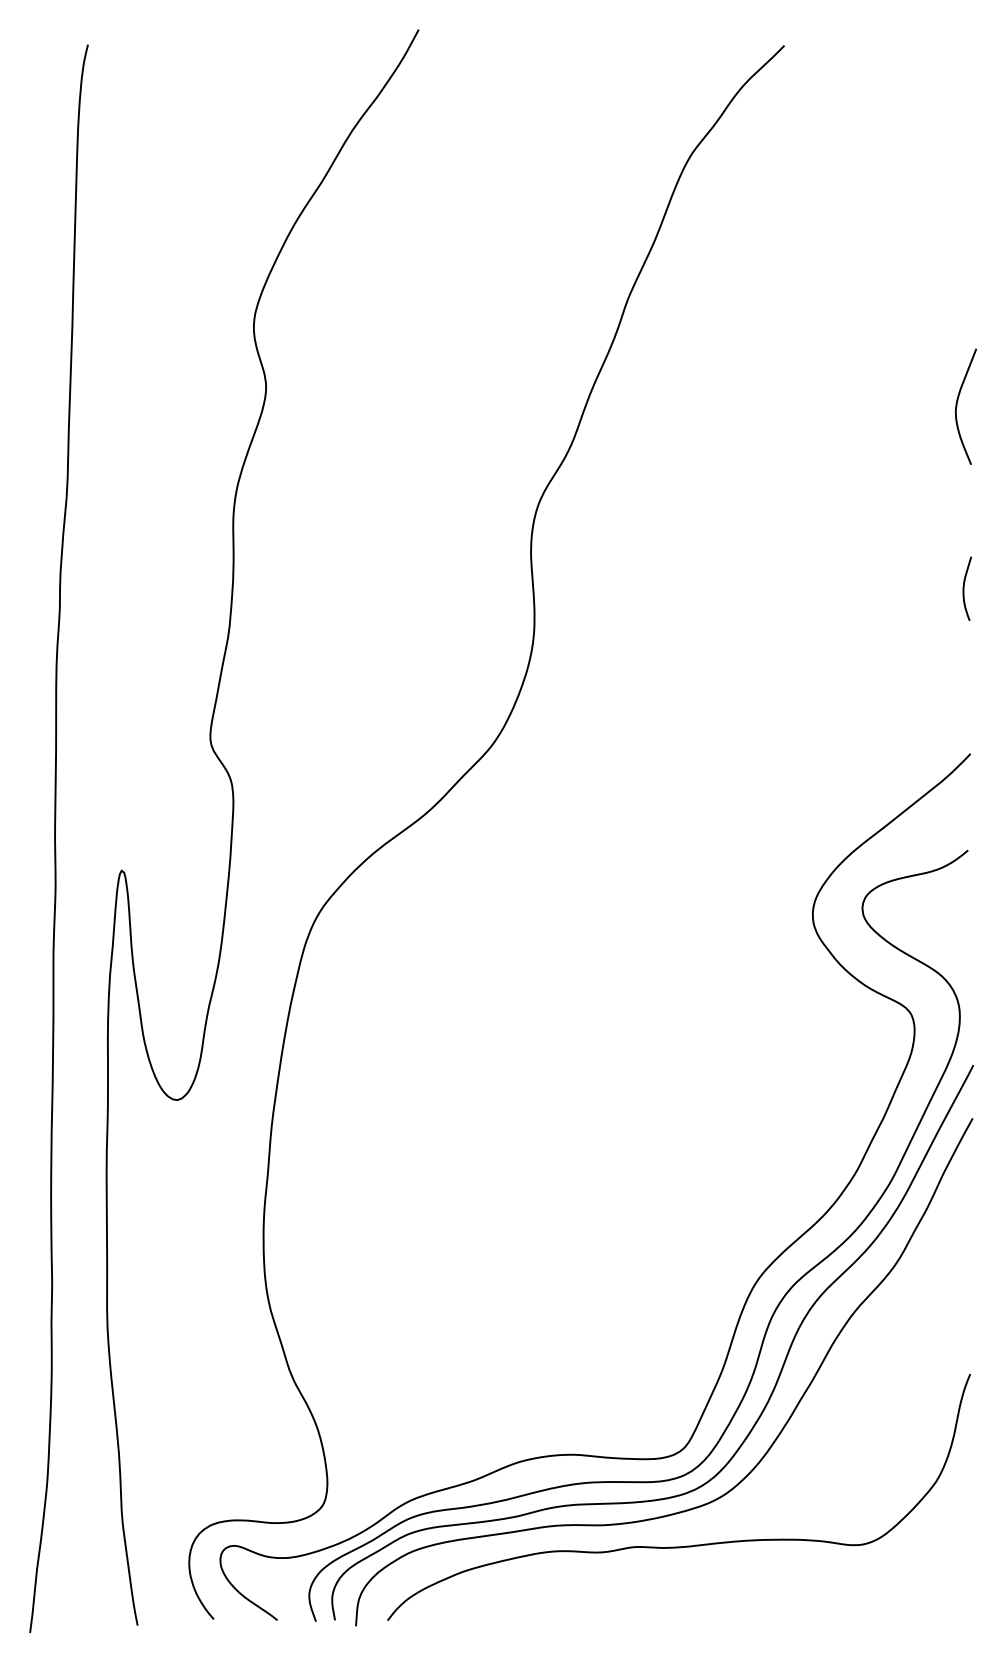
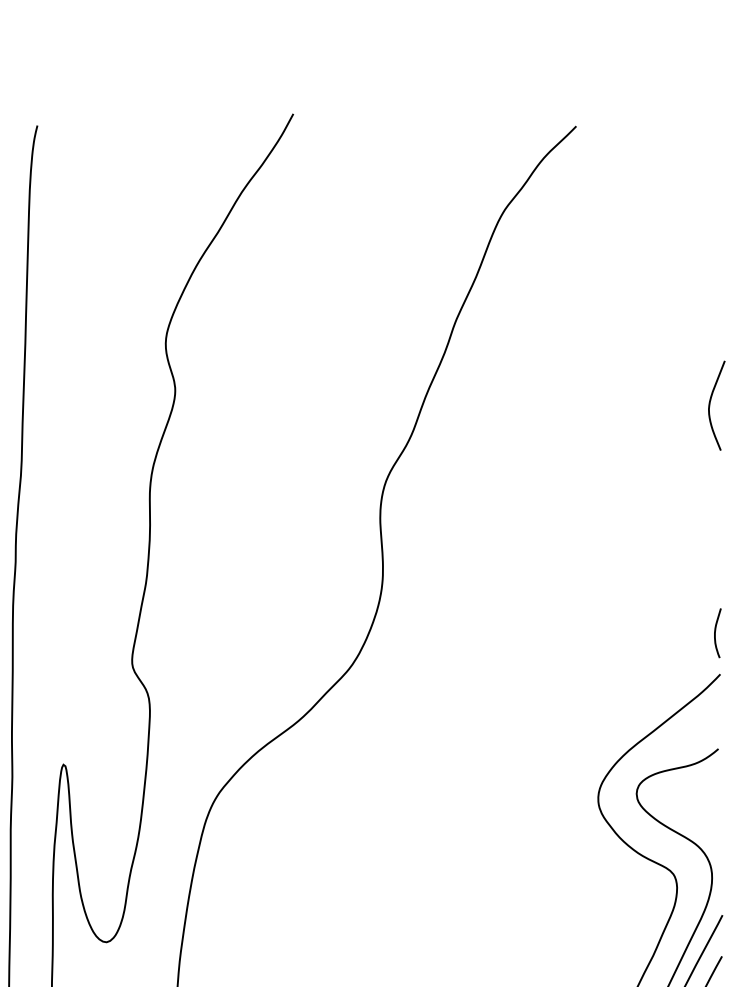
curve: (964, 588) -> (715, 633), moved

